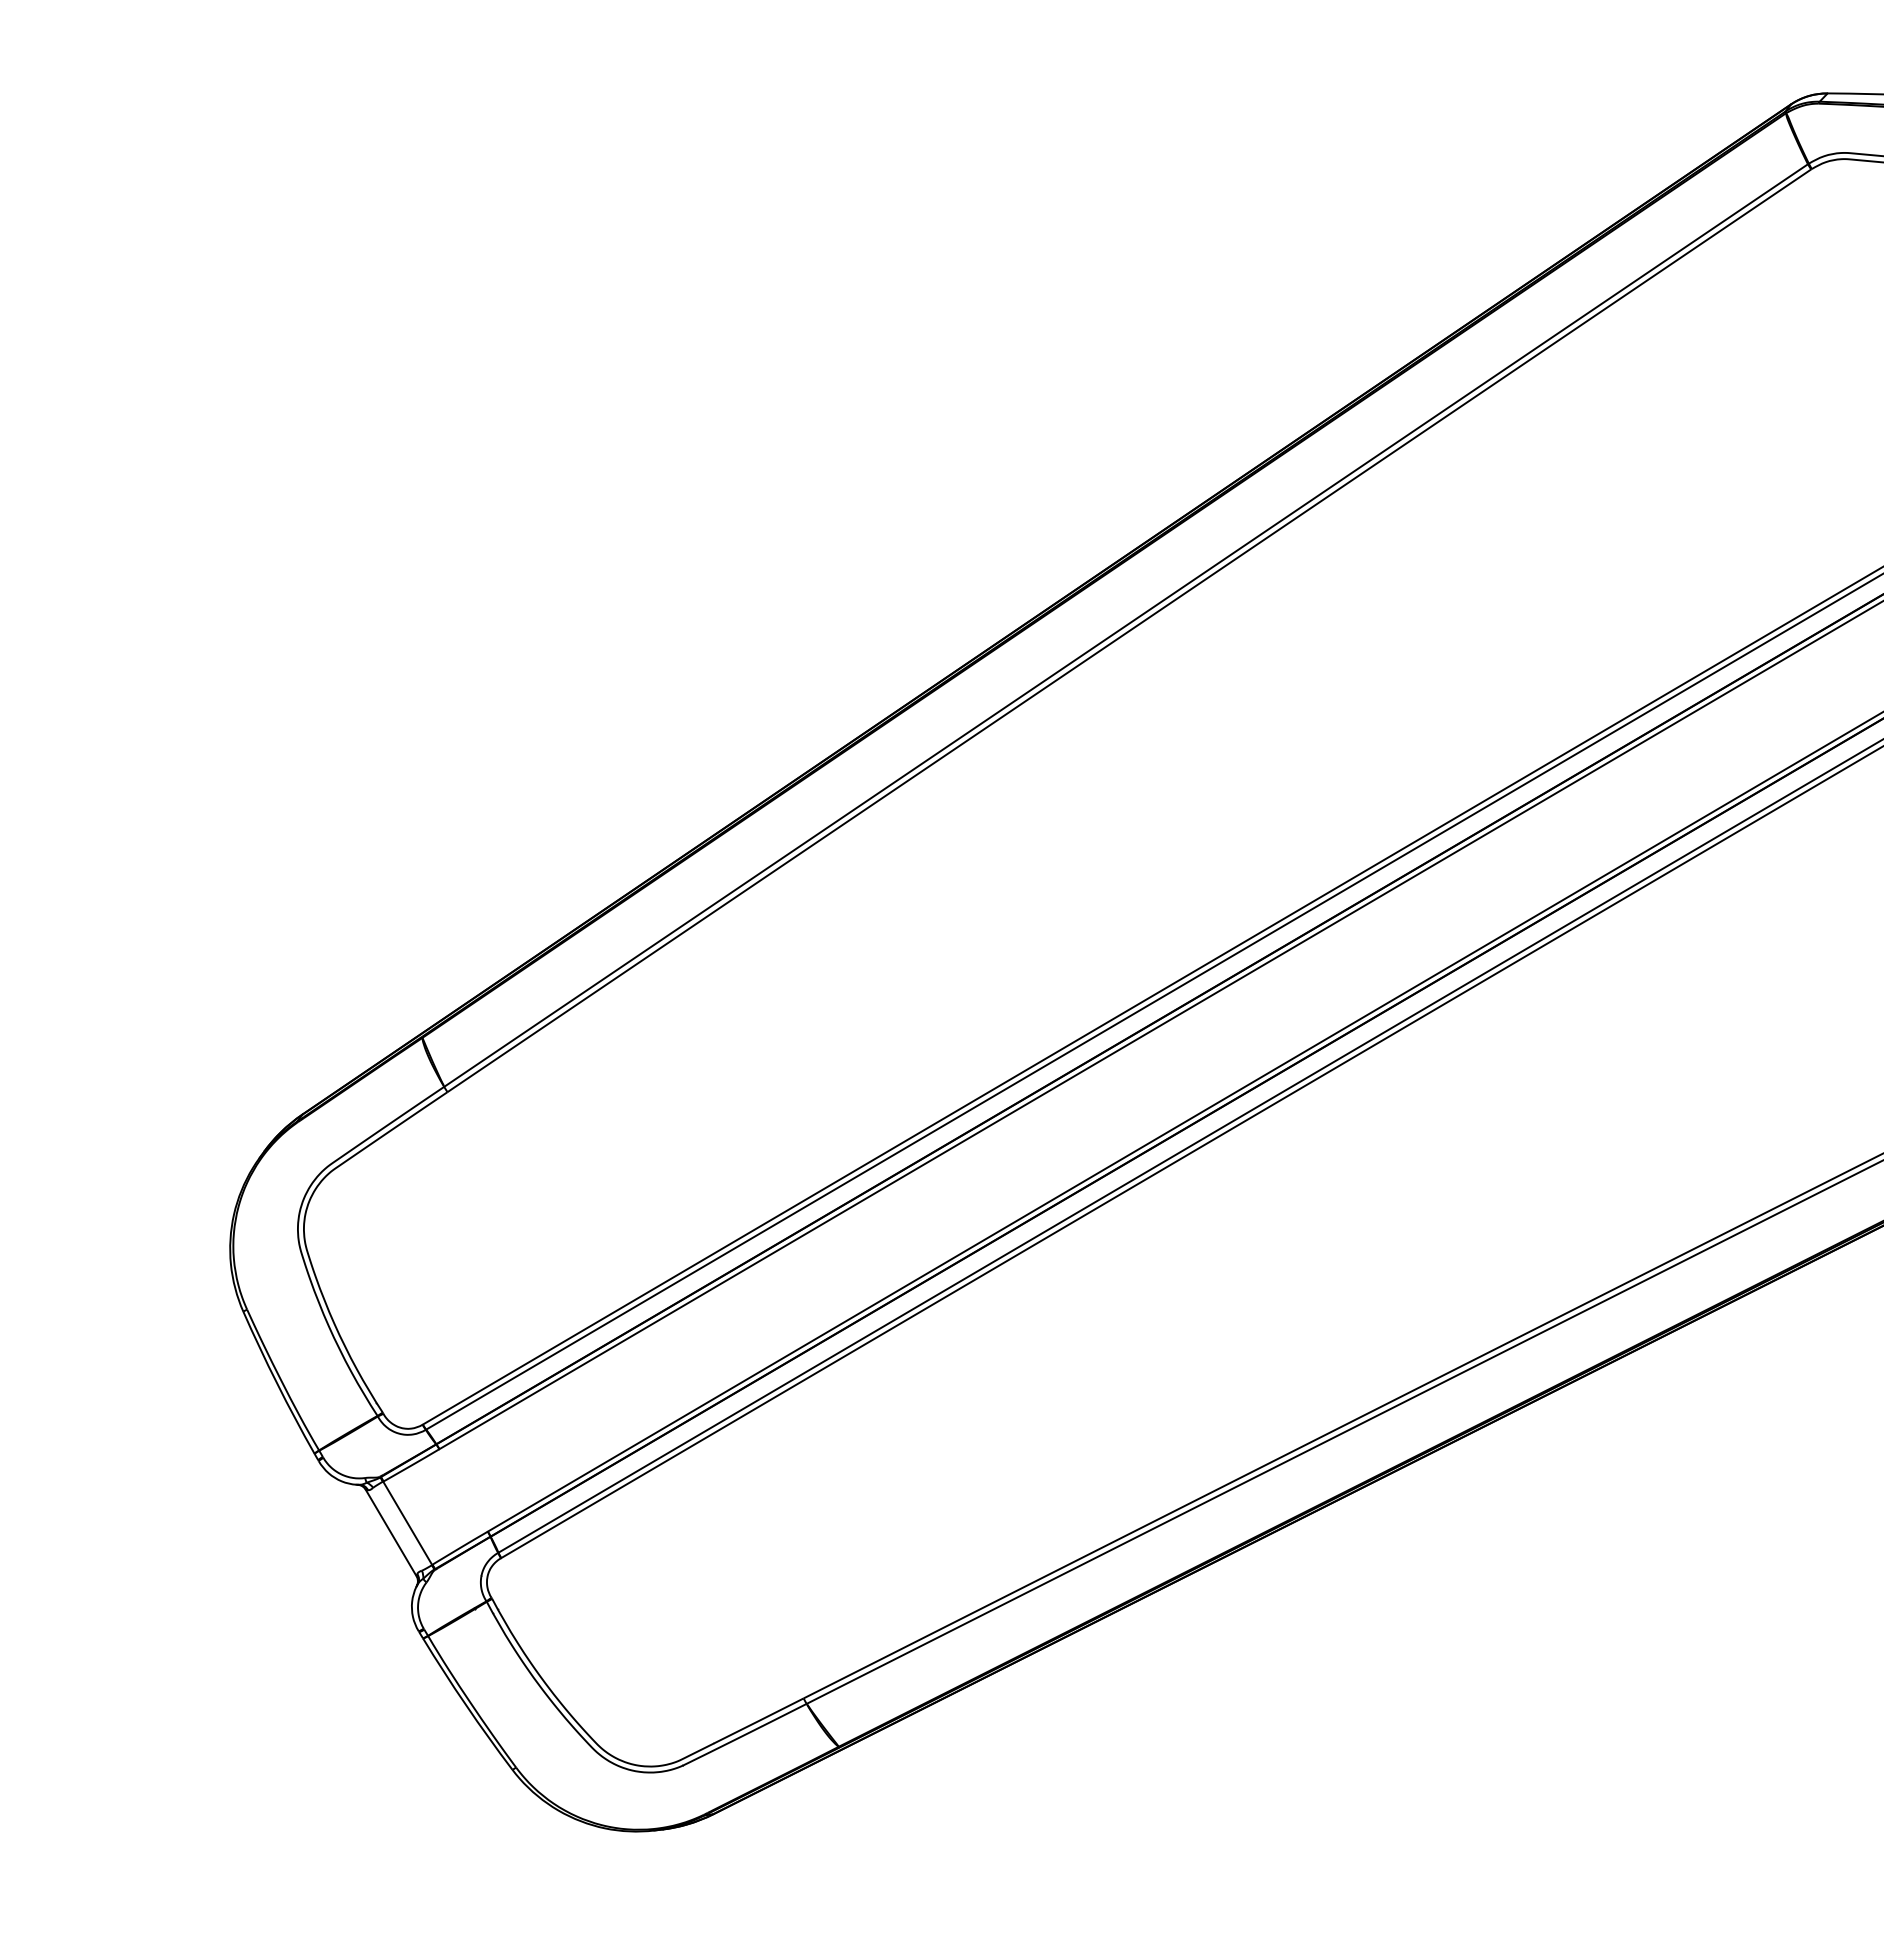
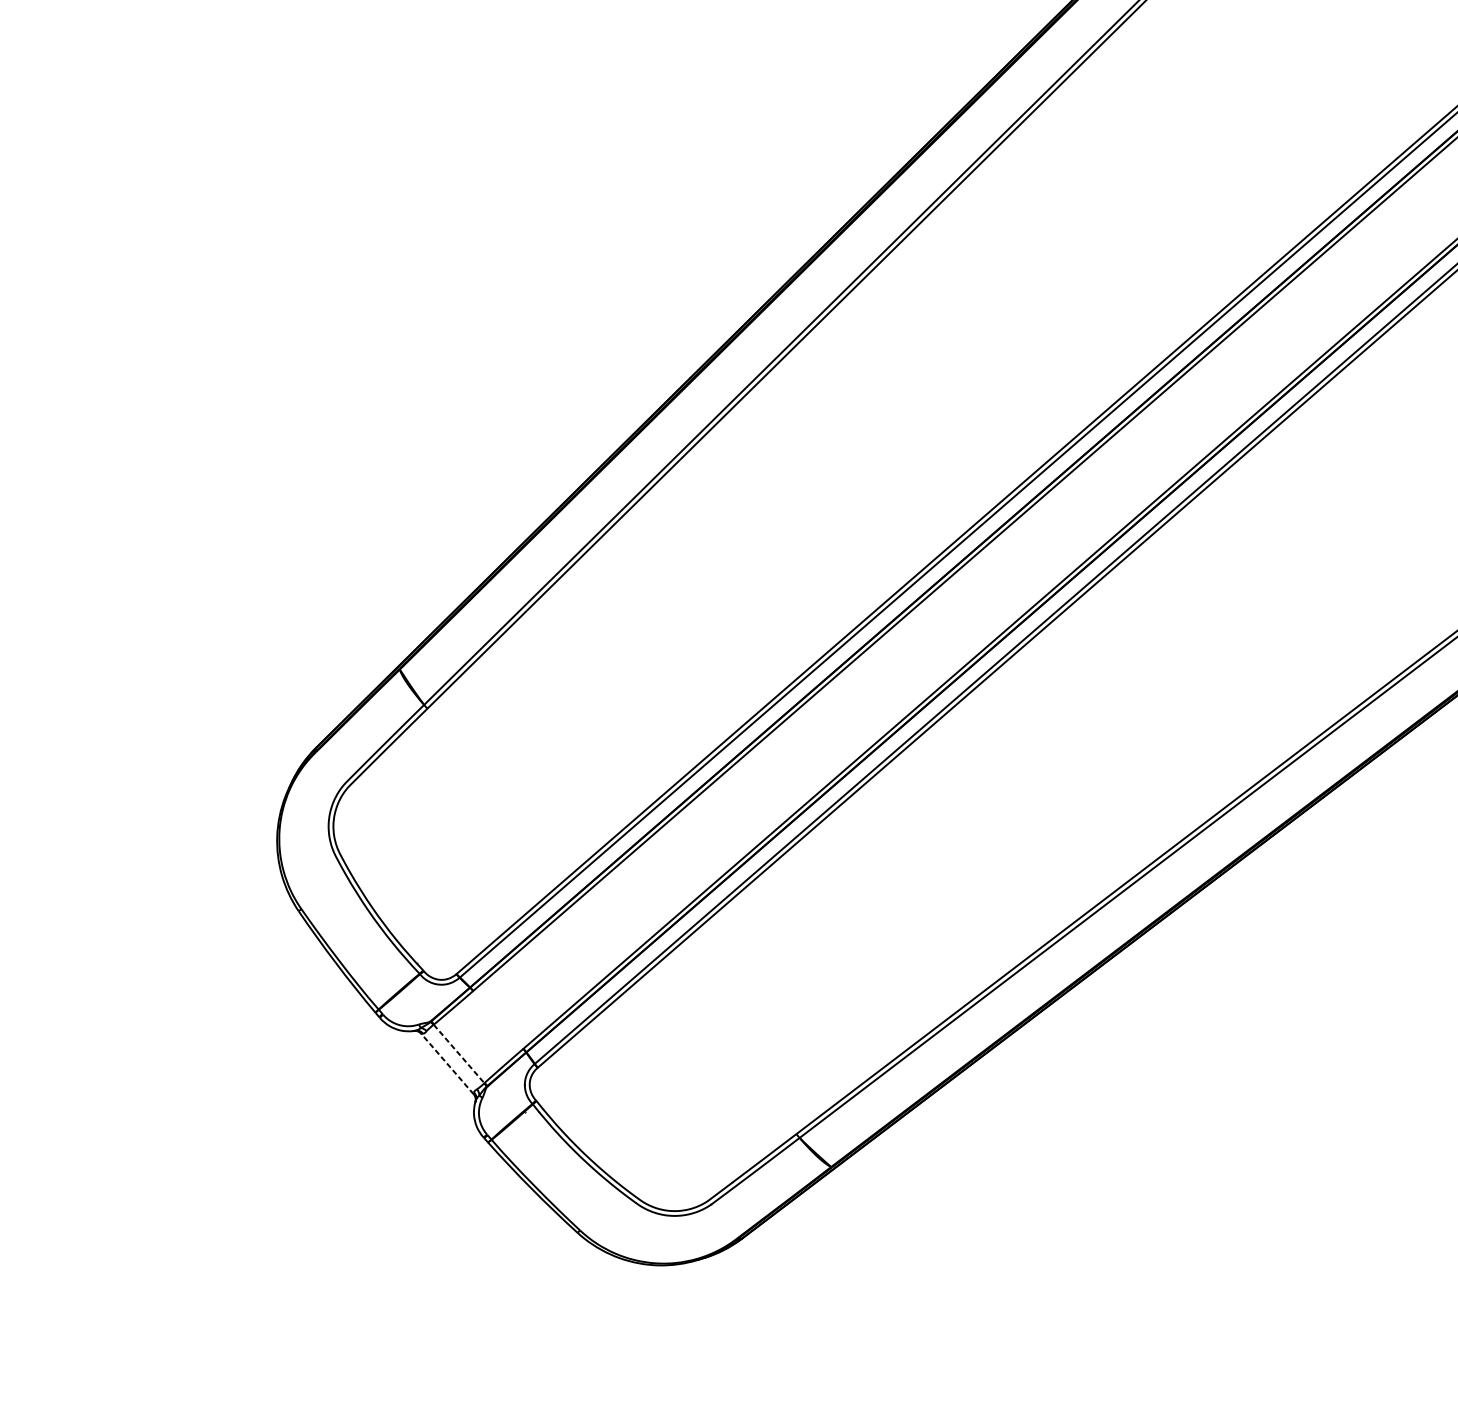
line: (407, 1523) -> (458, 1054), solid -> dashed
line: (390, 1532) -> (446, 1063), solid -> dashed

